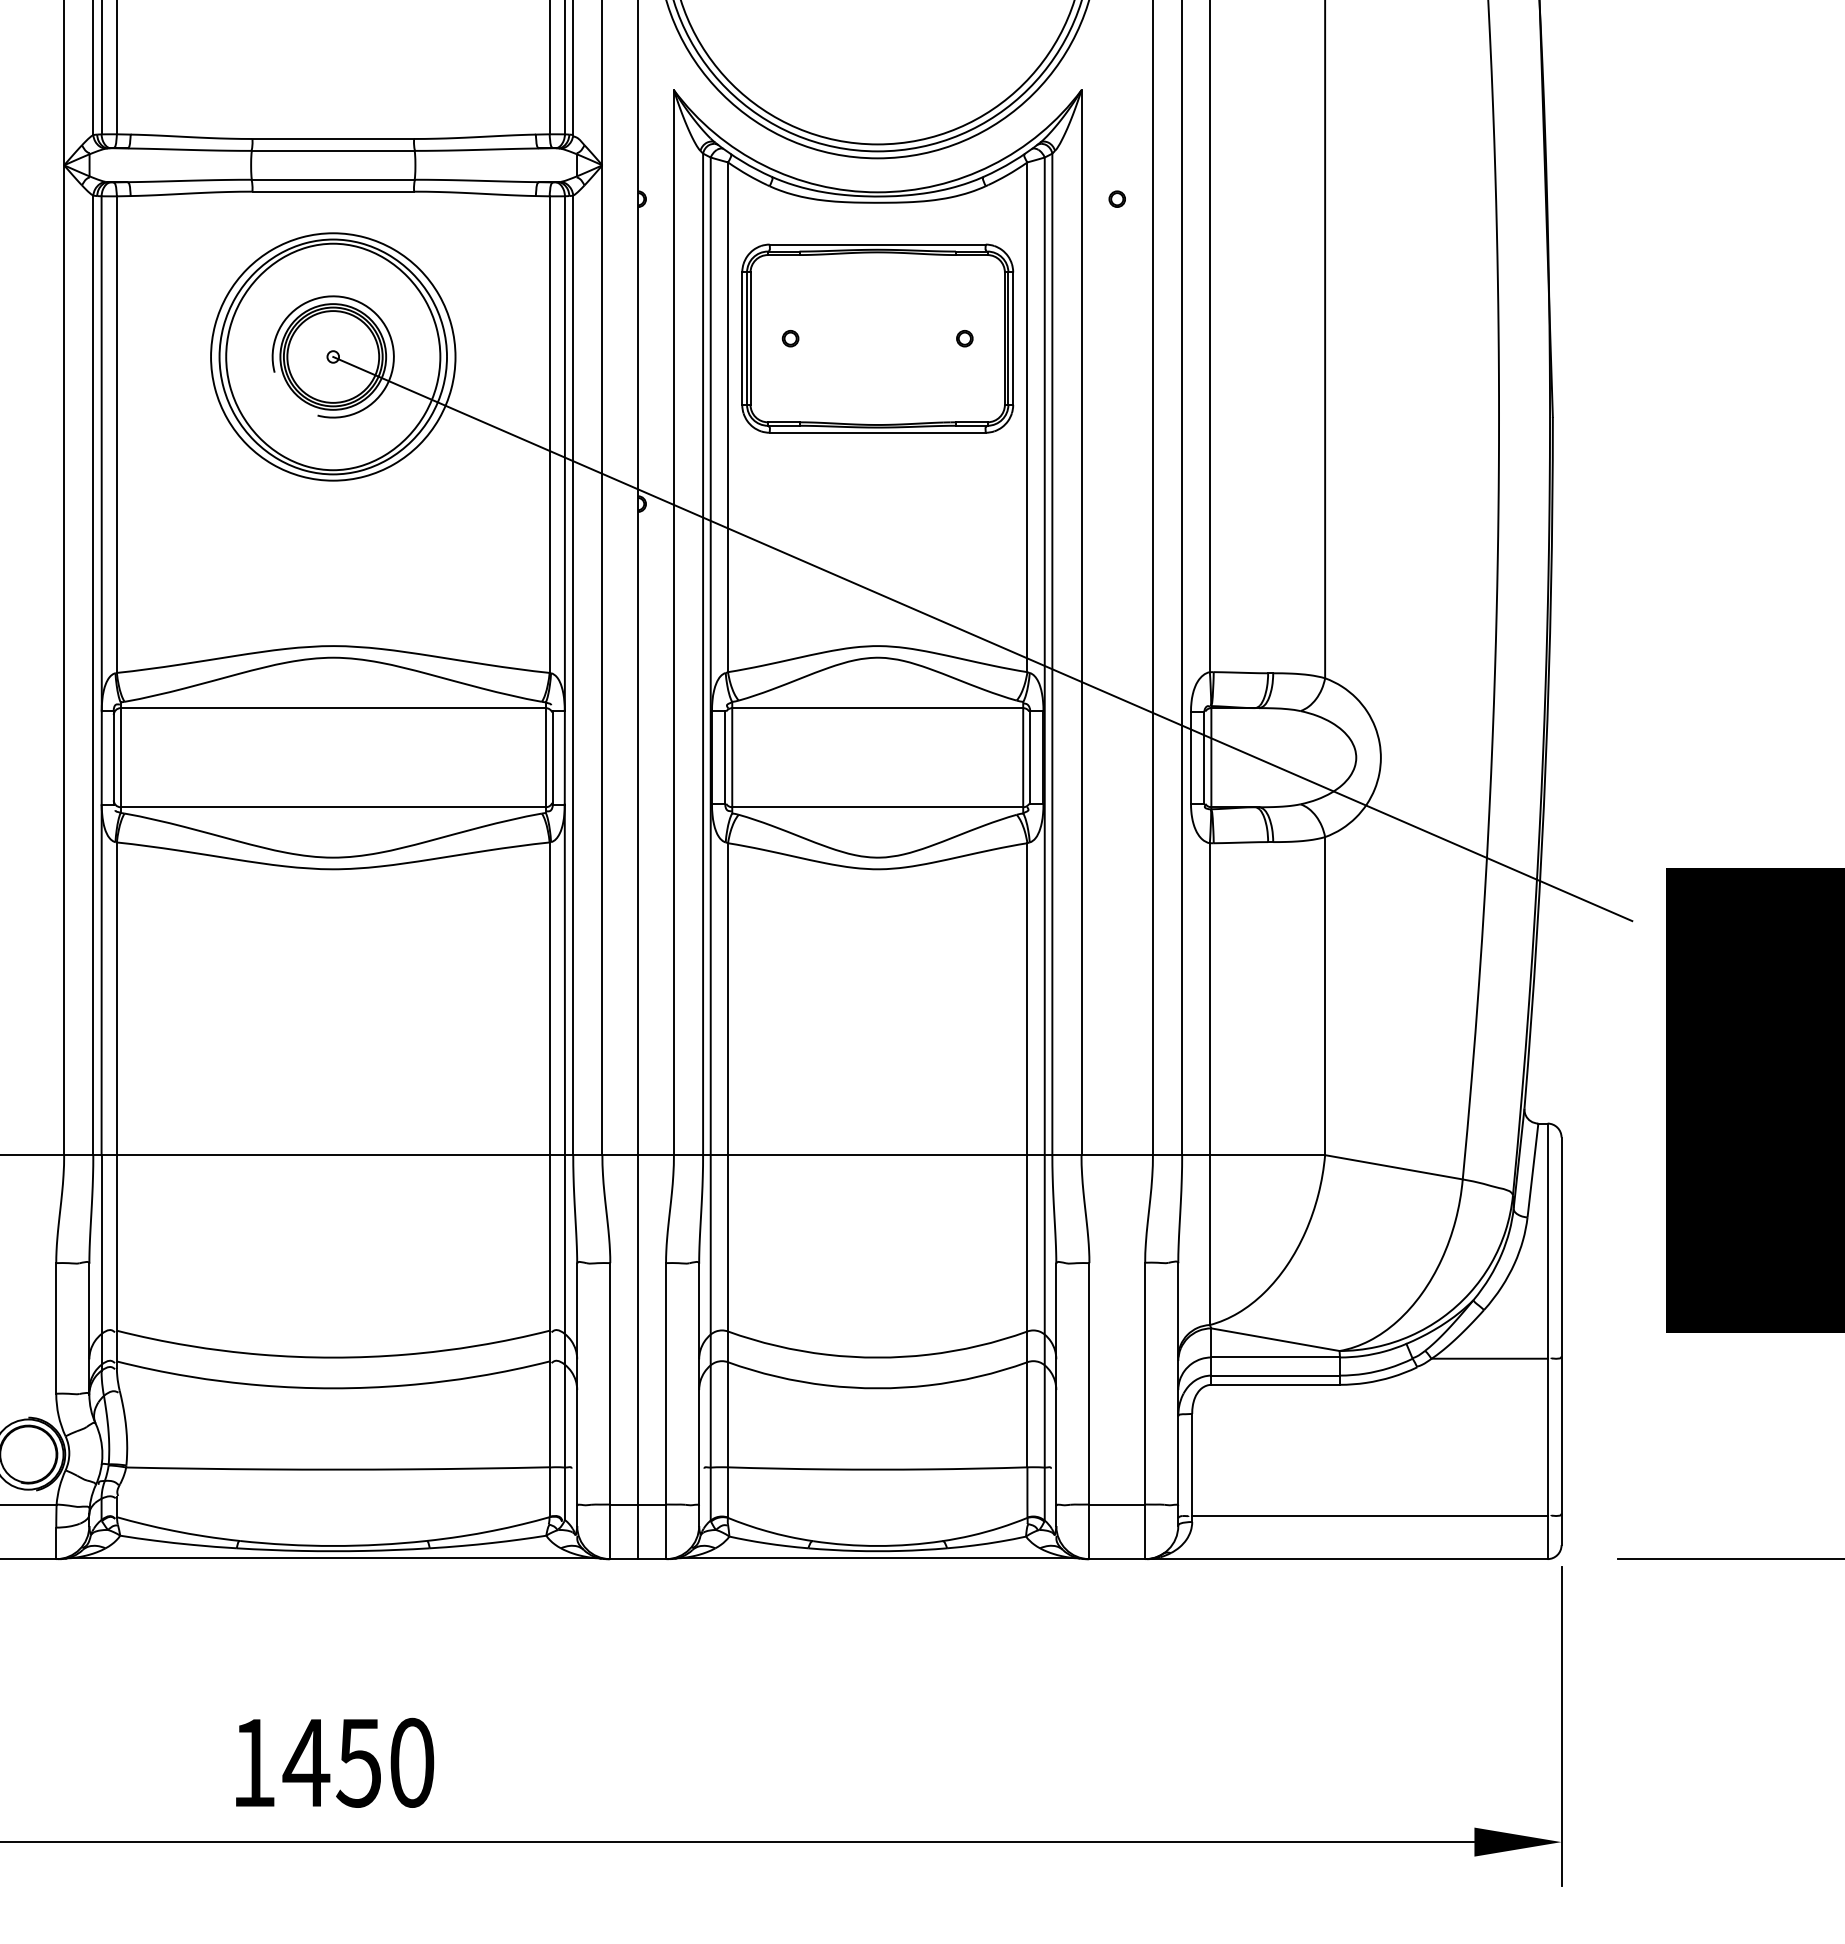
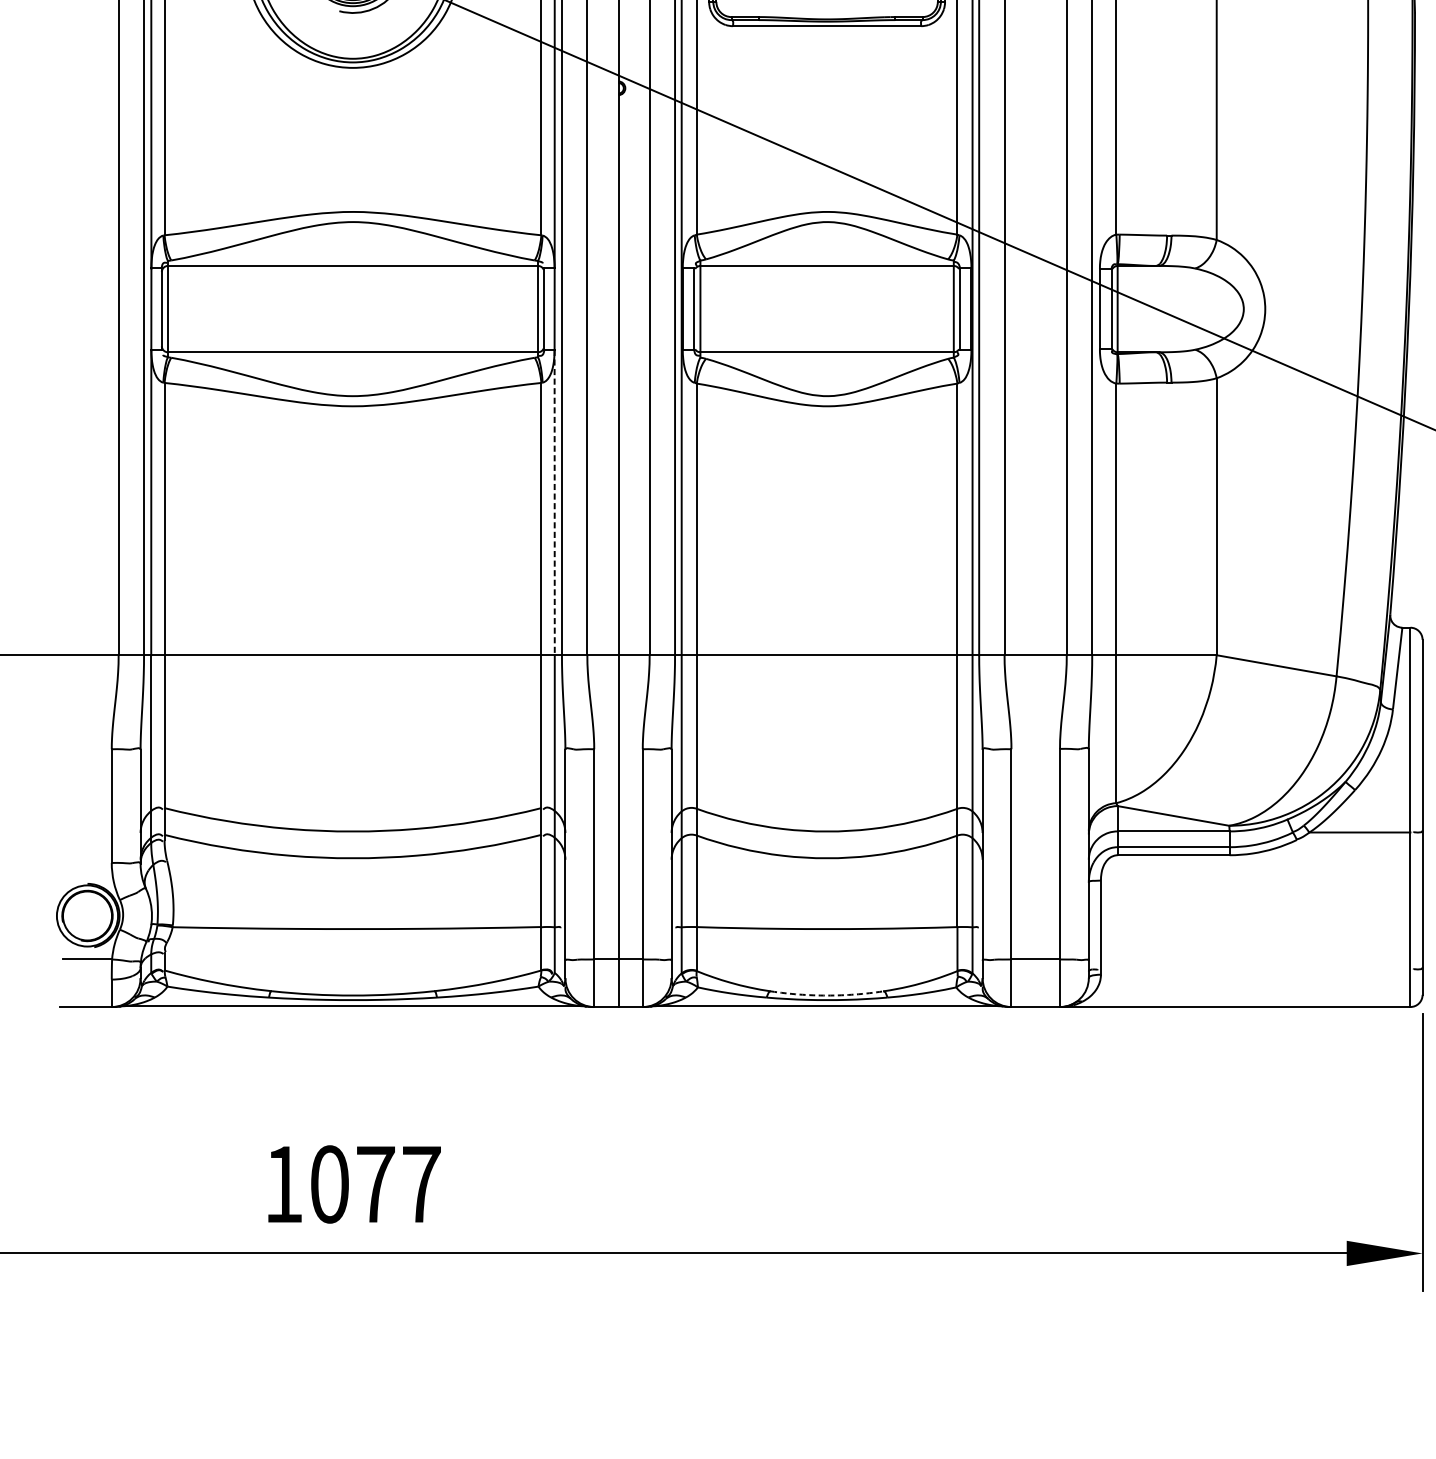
line: (564, 980) -> (554, 503), solid -> dashed
line: (1369, 1515) -> (1255, 969), removed
arc: (877, 1545) -> (826, 995), solid -> dashed
text: (358, 1762) -> (374, 1184), 1450 -> 1077

